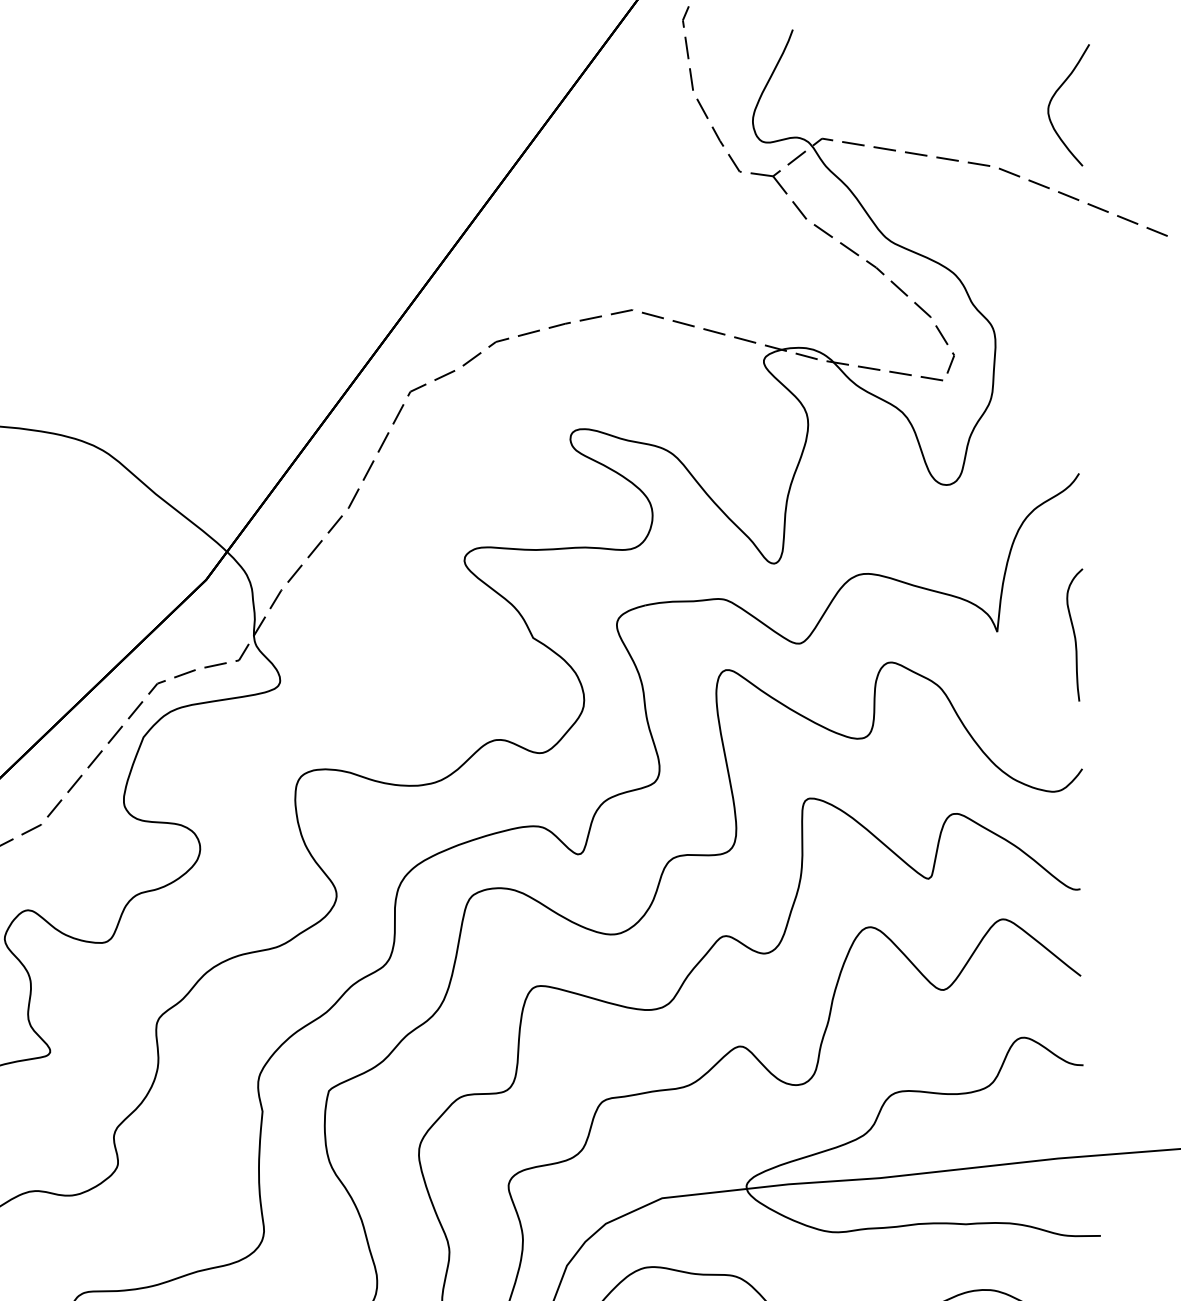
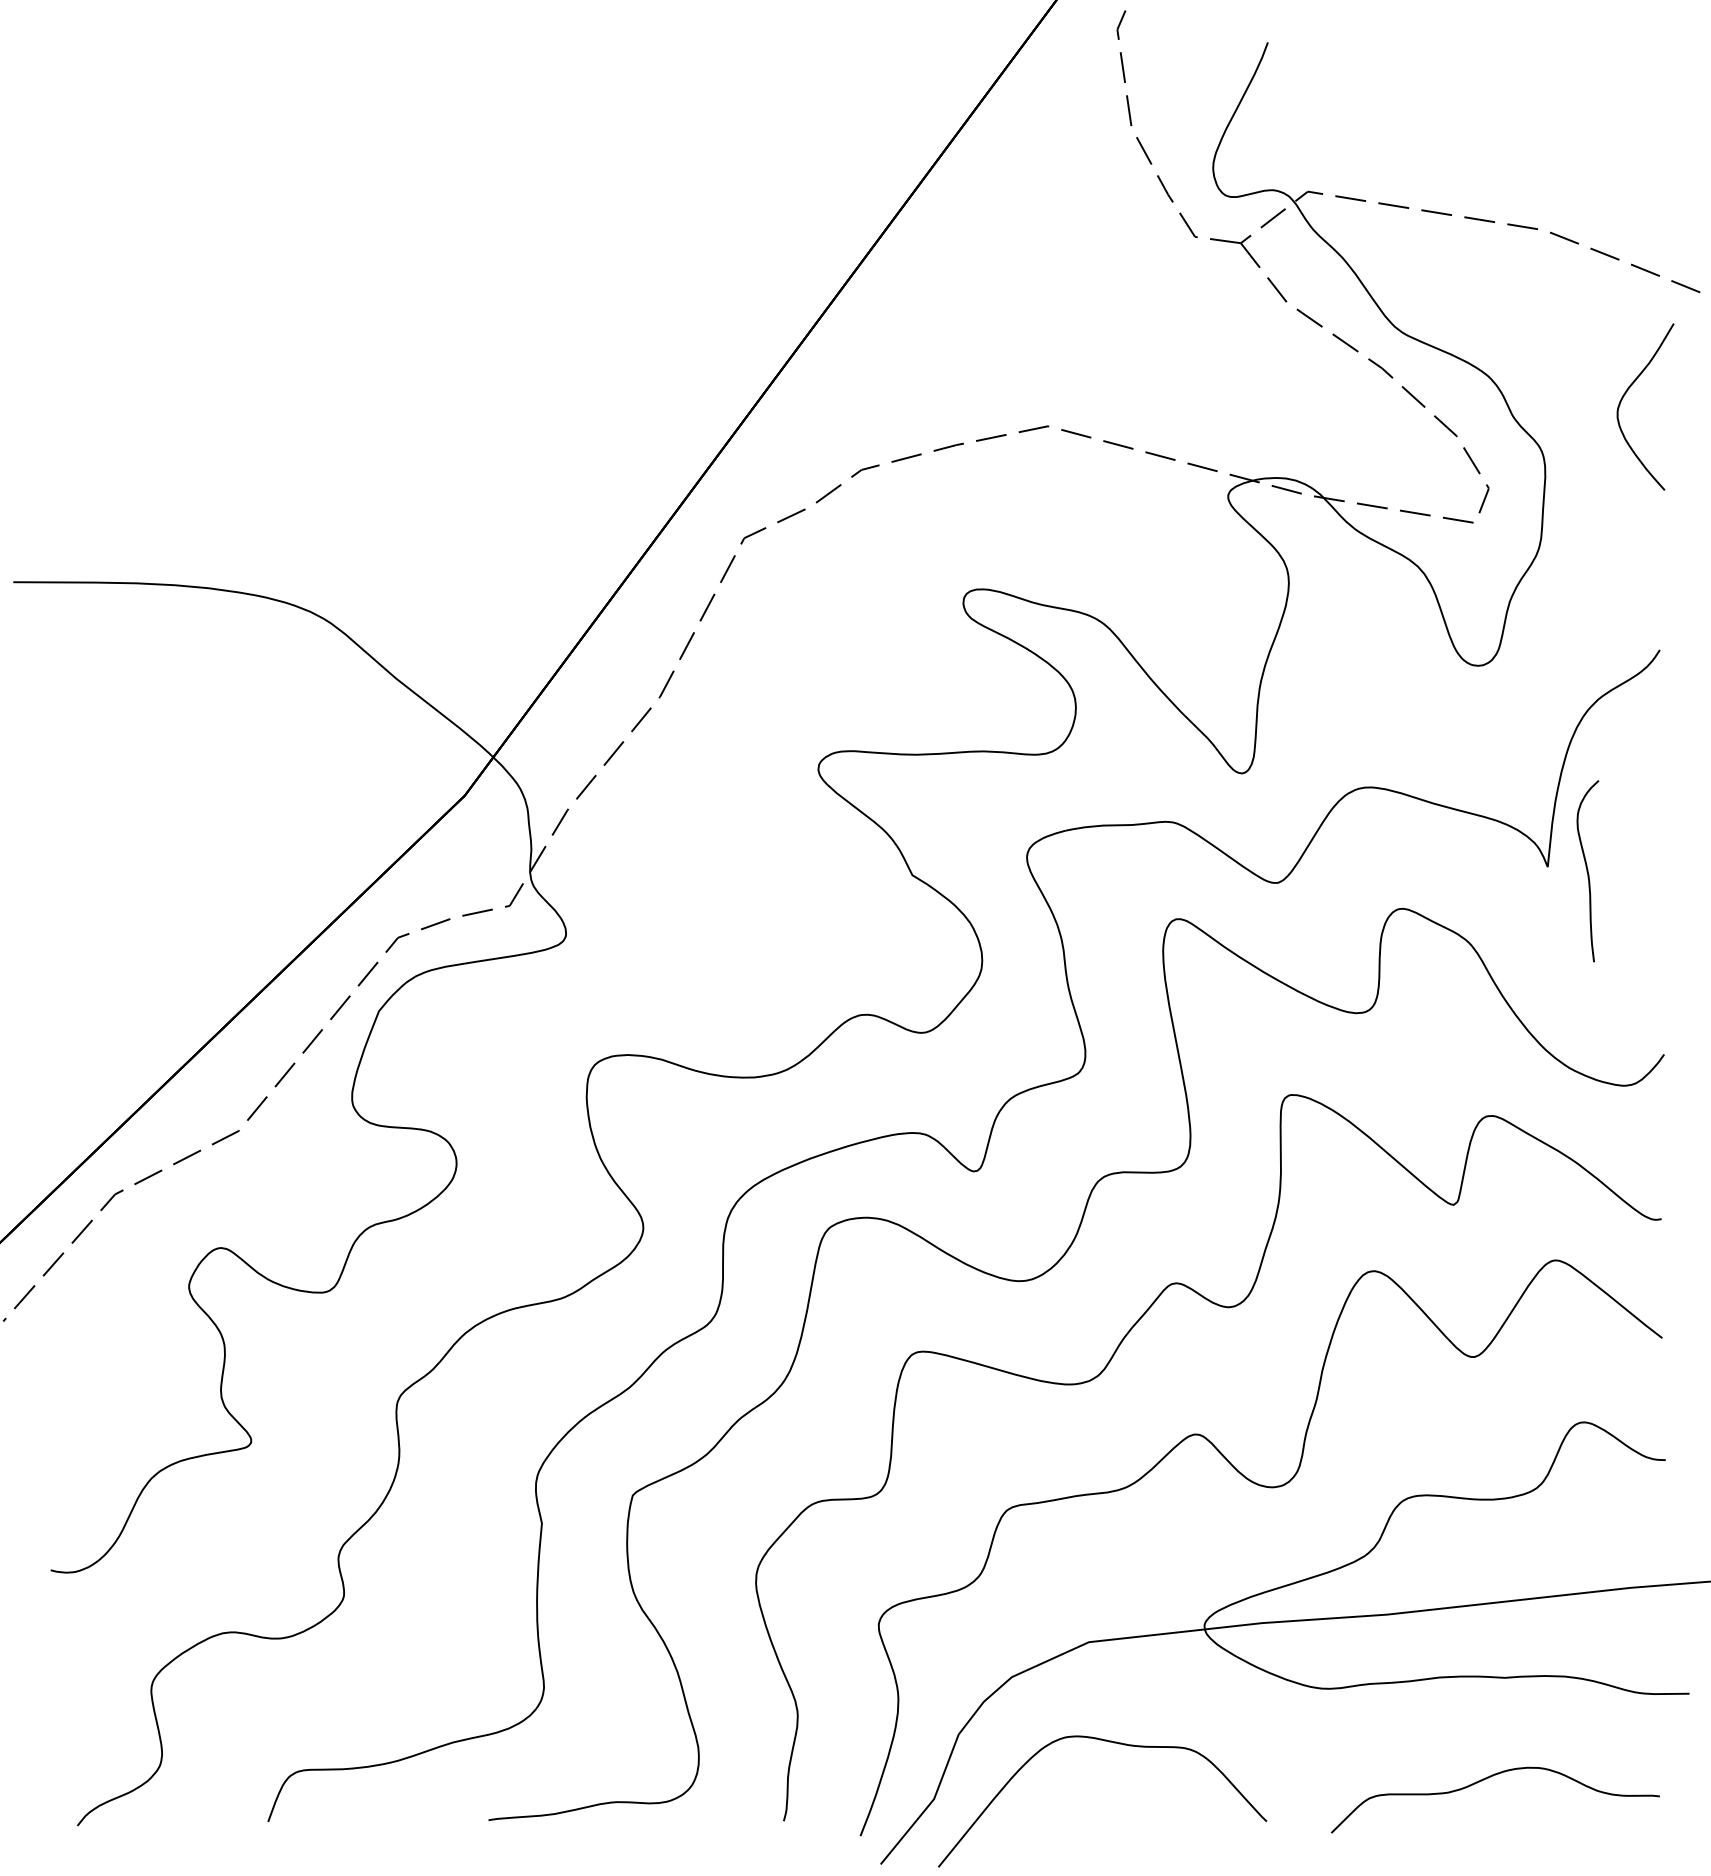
curve: (1054, 95) -> (1626, 393), moved
curve: (1074, 635) -> (1587, 871), moved

